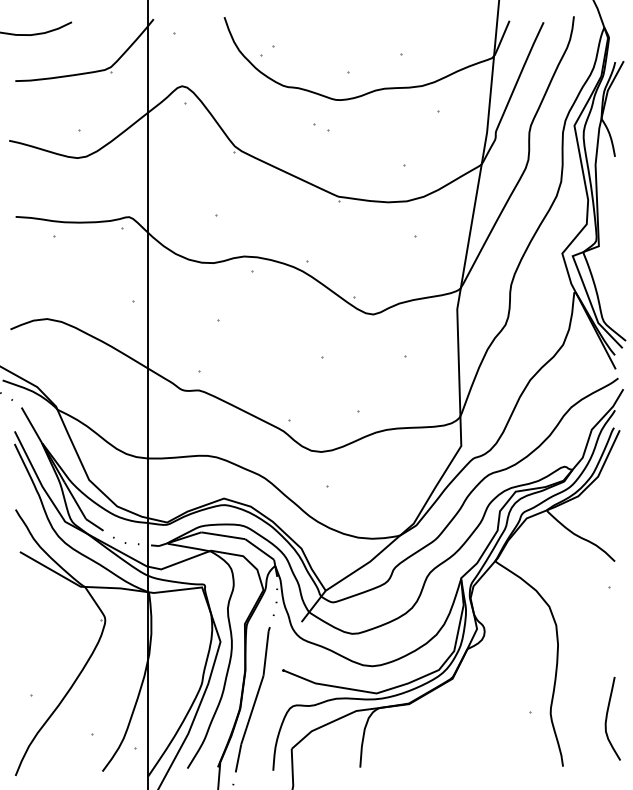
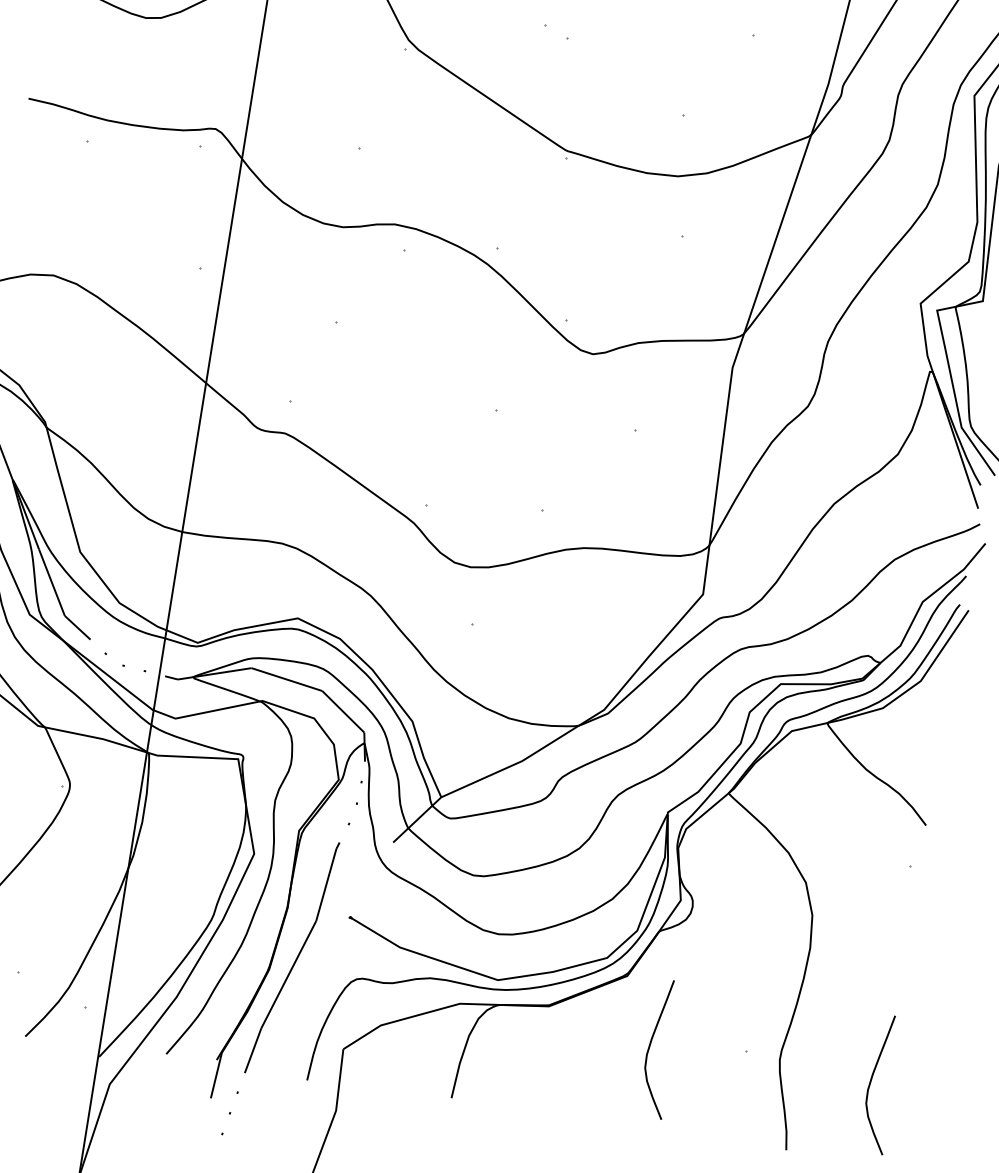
curve: (473, 718) -> (651, 1047), added

